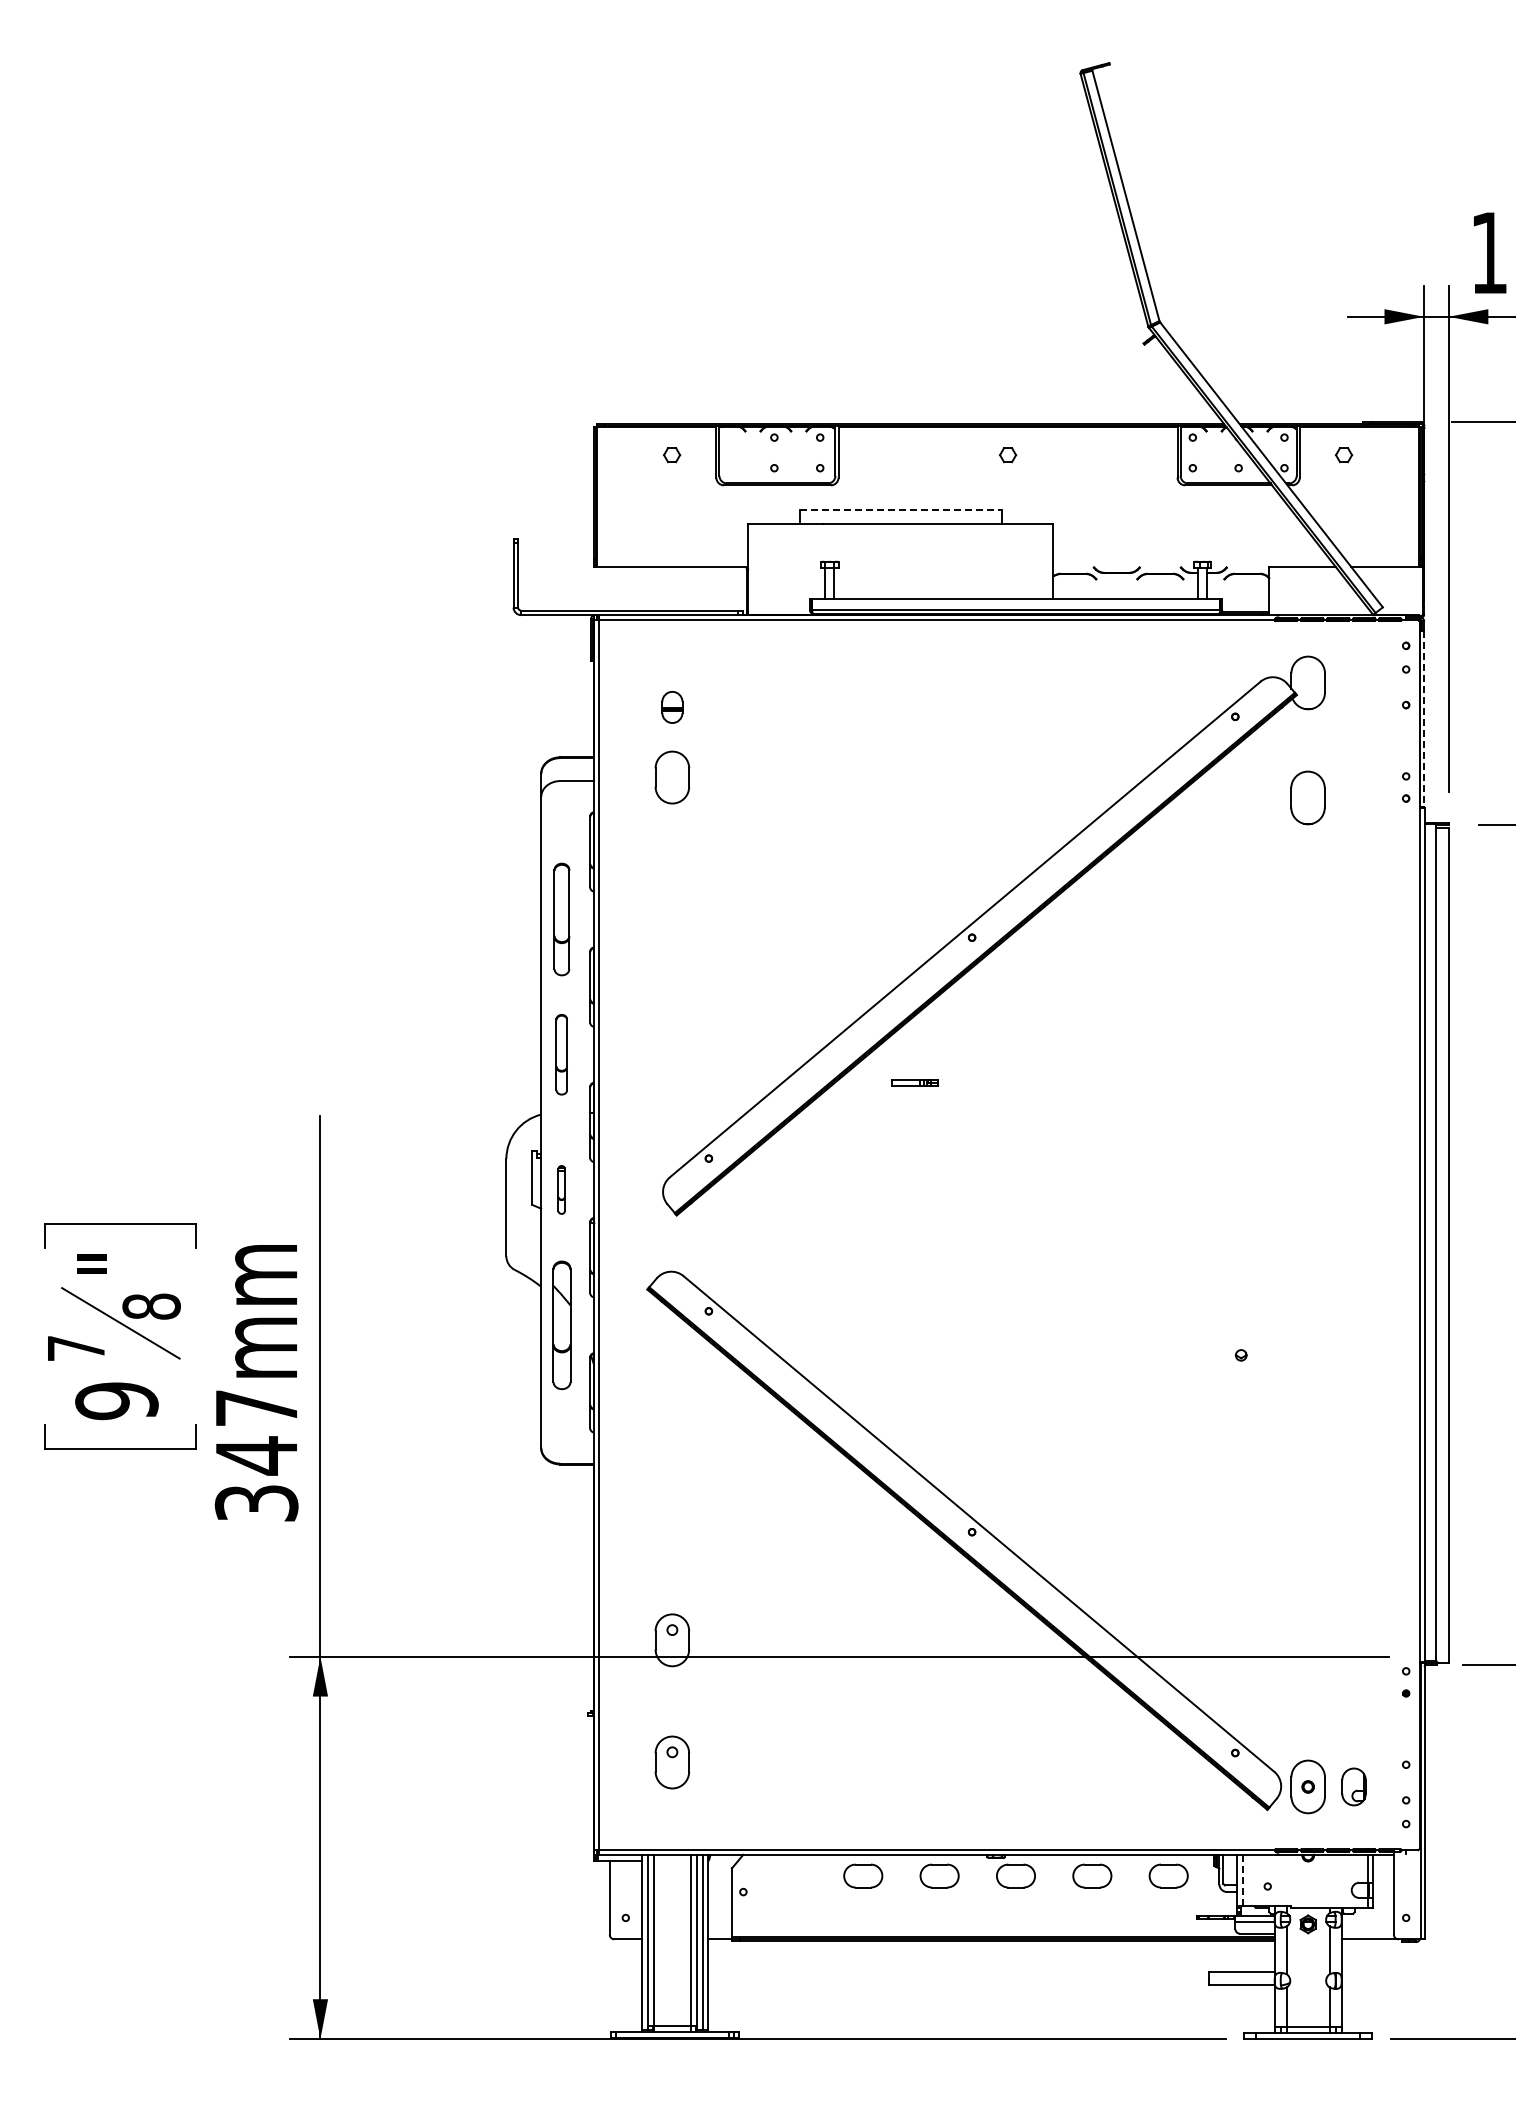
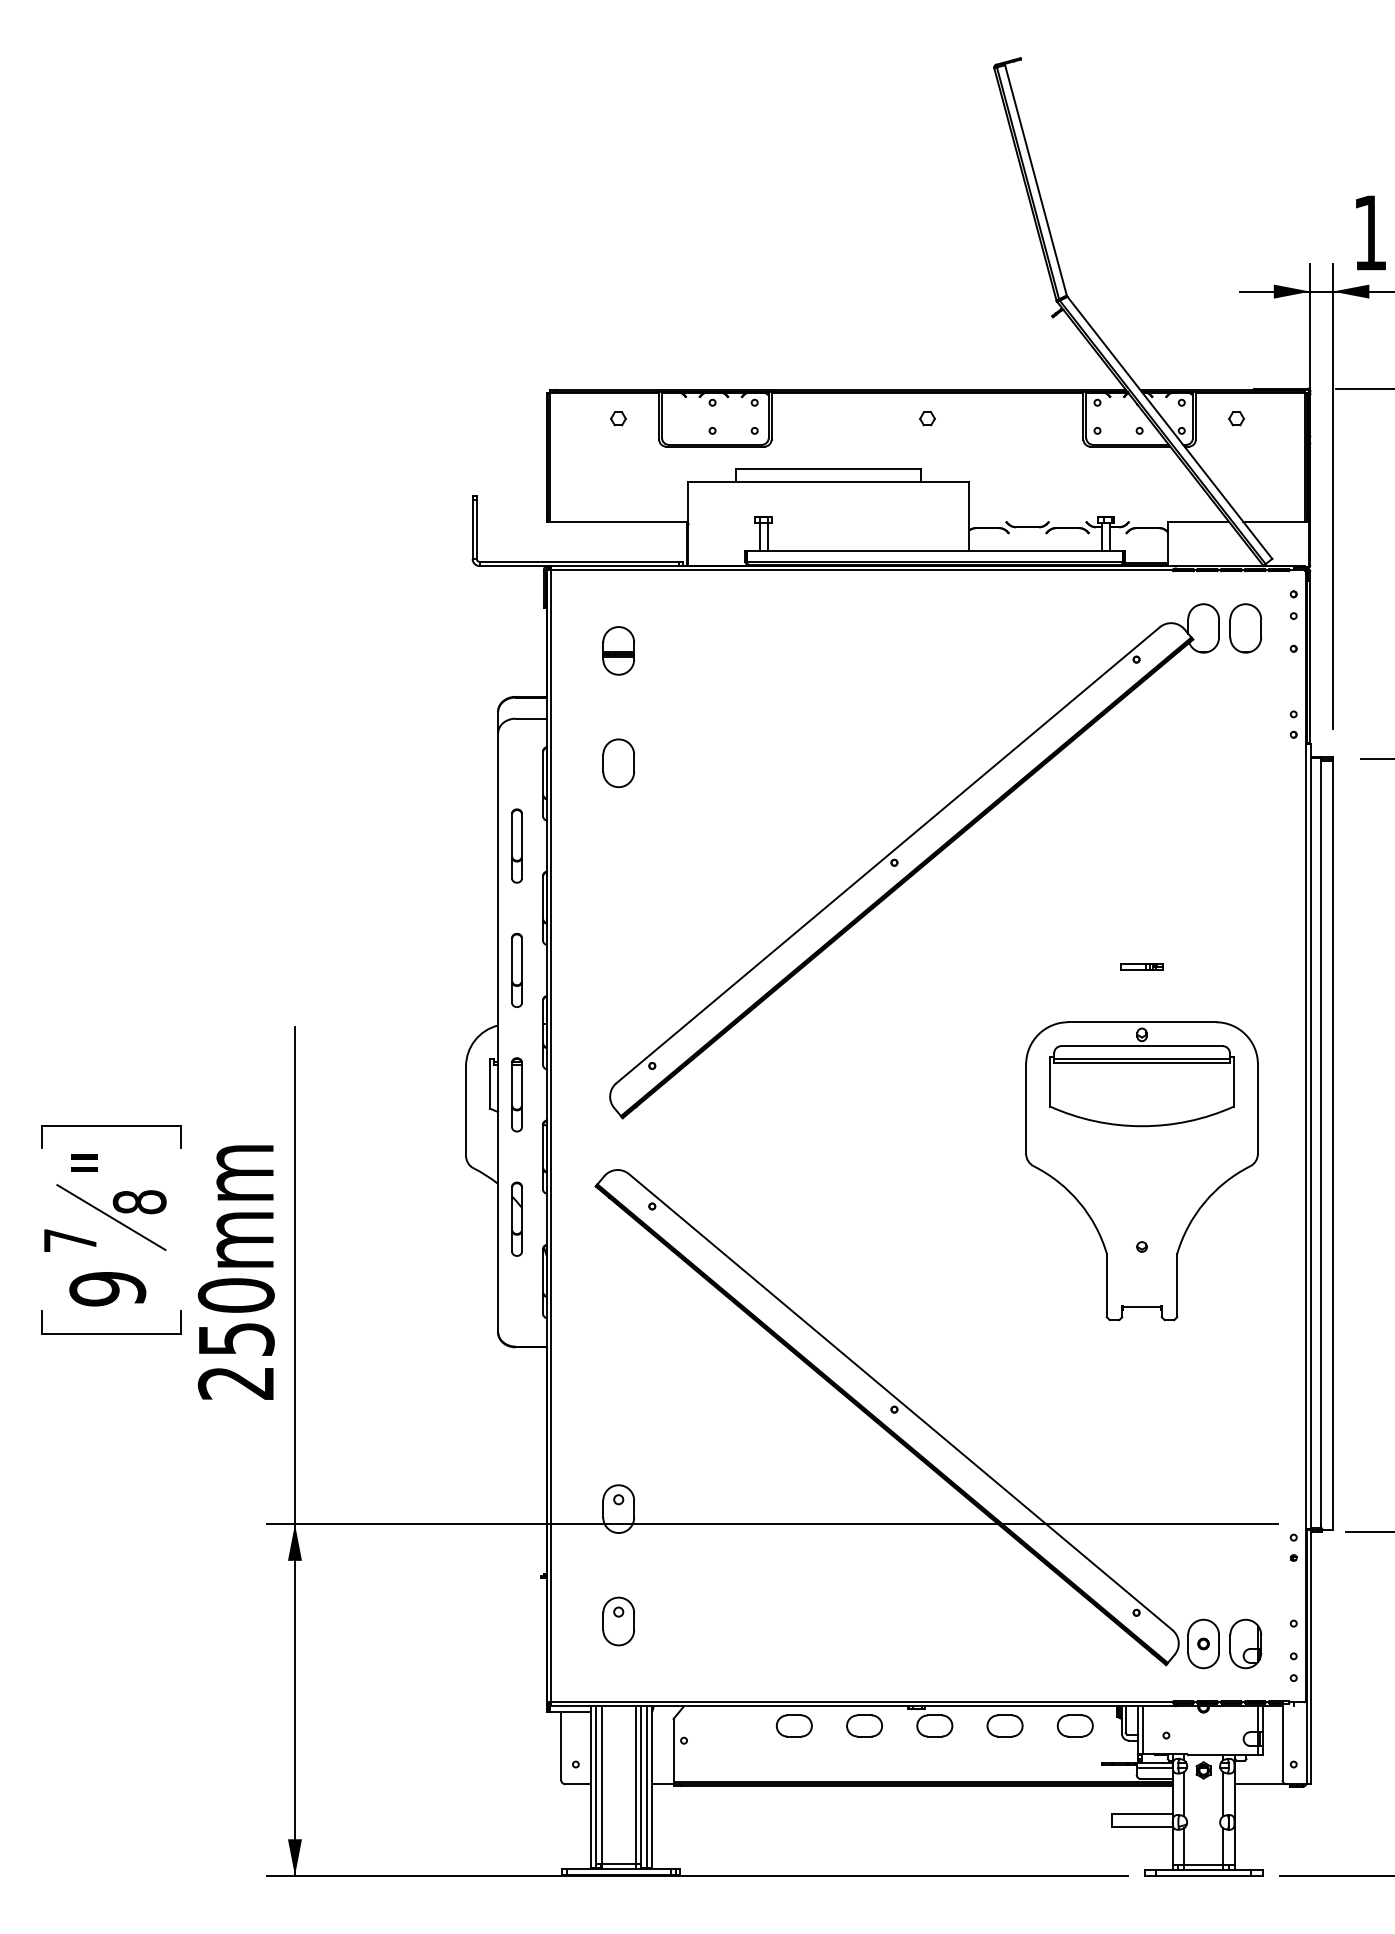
line: (900, 509) -> (828, 468), dashed -> solid
part: (672, 707) -> (618, 651), size x1.67
line: (1424, 719) -> (1310, 662), dashed -> solid
part: (672, 777) -> (618, 763), moved
part: (1307, 797) -> (1245, 628), moved
part: (561, 919) -> (516, 846), size x0.71
part: (914, 1082) -> (1141, 966), moved
part: (561, 1189) -> (516, 1094), size x1.67
part: (1241, 1272) -> (1142, 1170), added
part: (561, 1324) -> (516, 1218), size x0.62
text: (256, 1455) -> (236, 1339), 347mm -> 250mm
part: (1353, 1786) -> (1245, 1643), size x1.43
line: (1242, 1880) -> (1143, 1730), dashed -> solid

